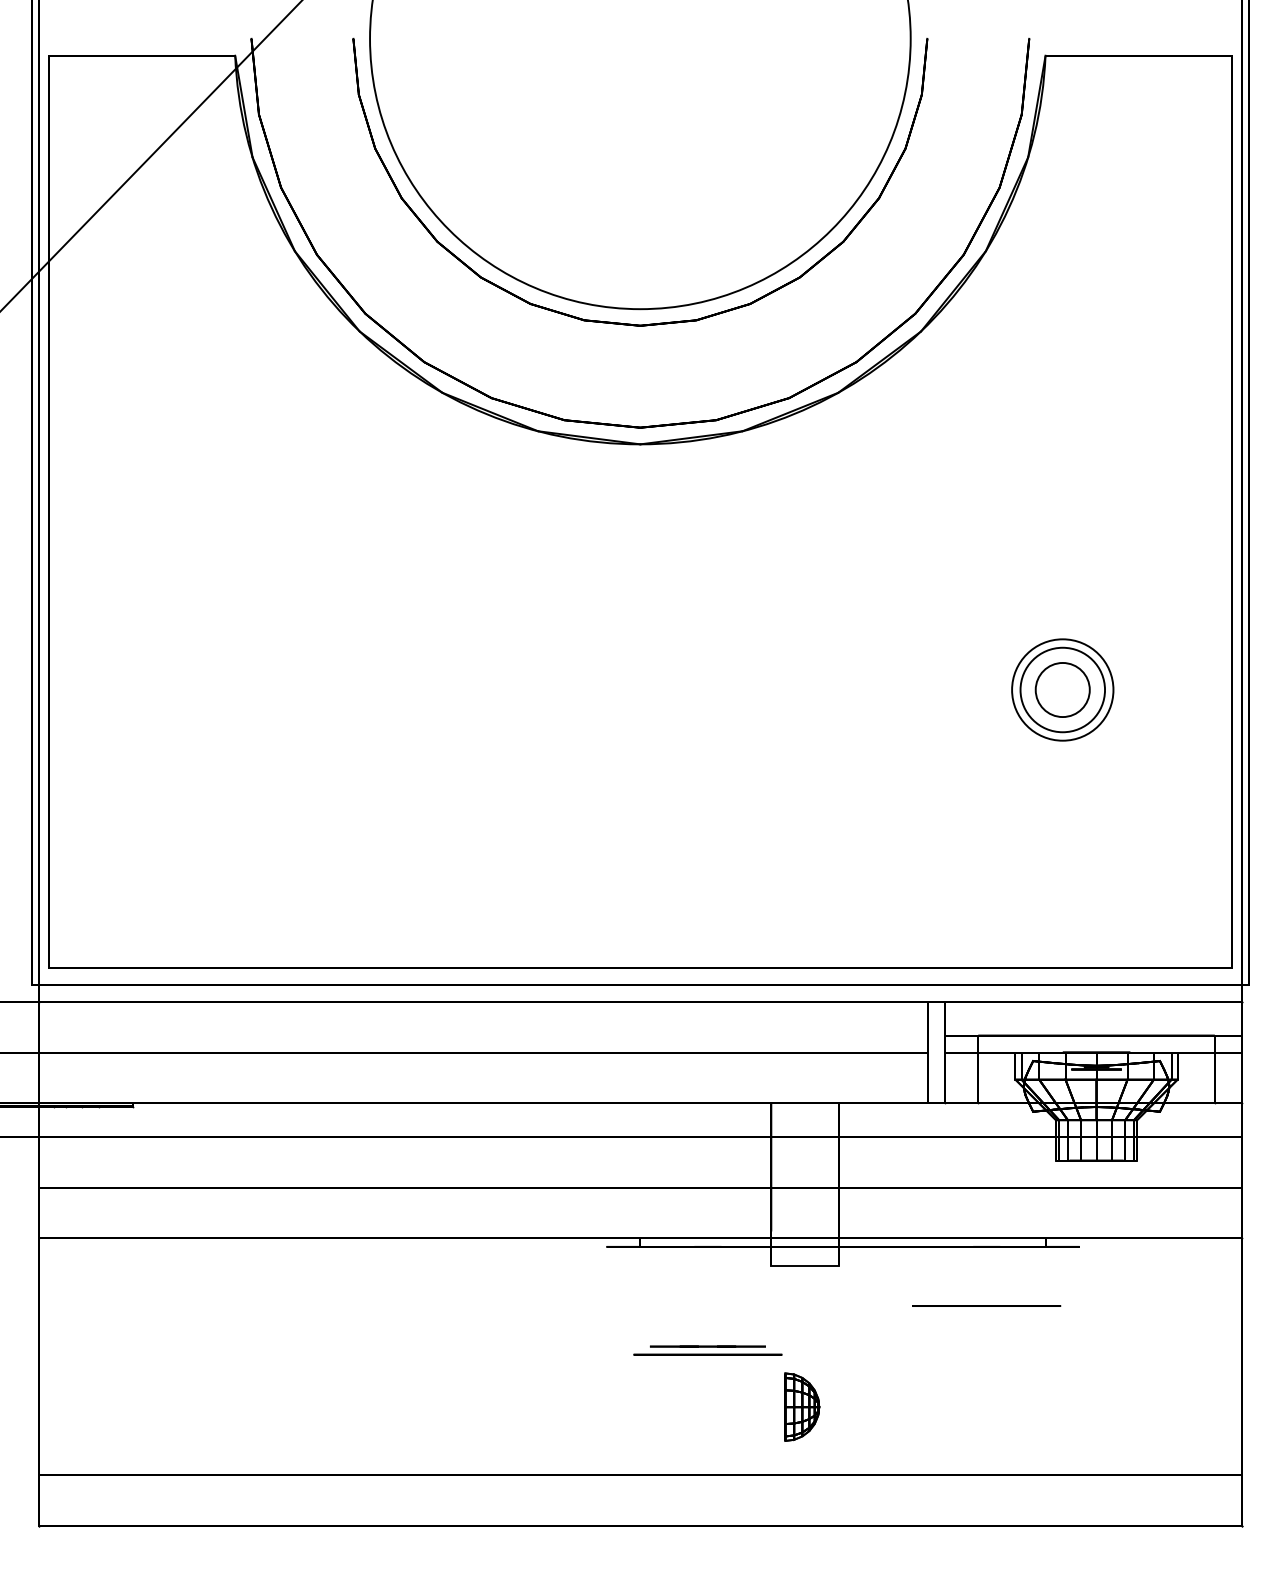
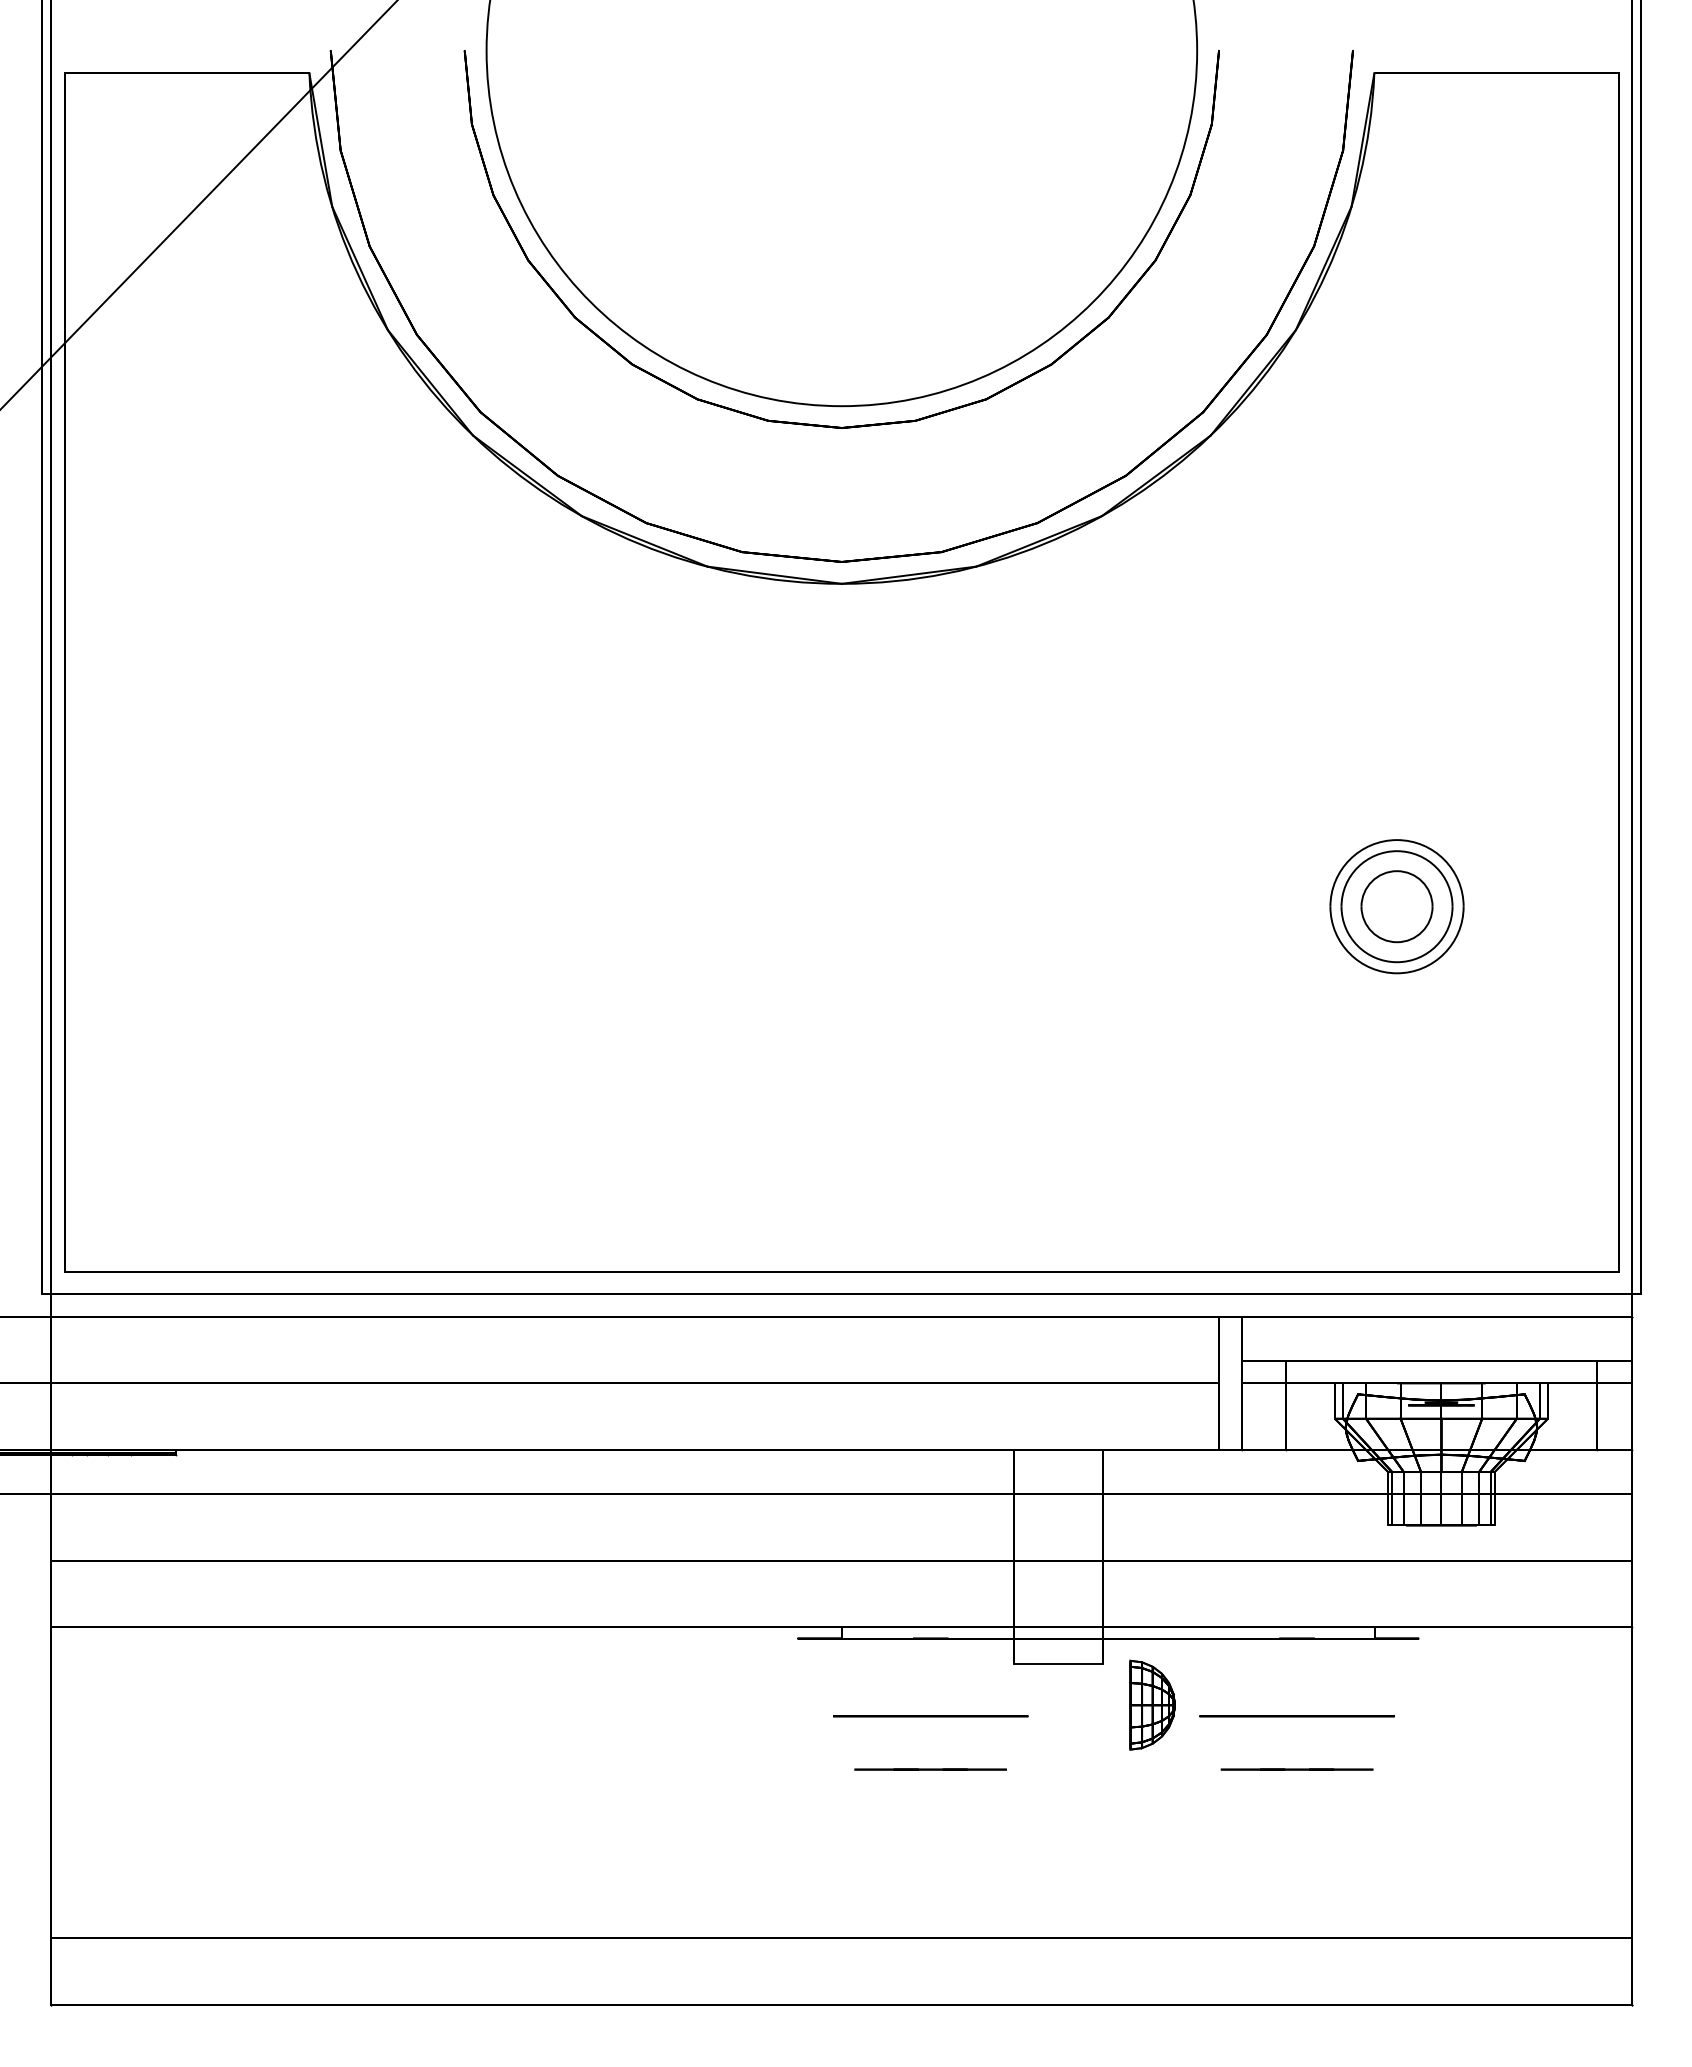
line: (986, 1346) -> (1296, 1769), added
circle: (707, 1354) -> (930, 1716), moved
part: (802, 1406) -> (1152, 1704), moved

